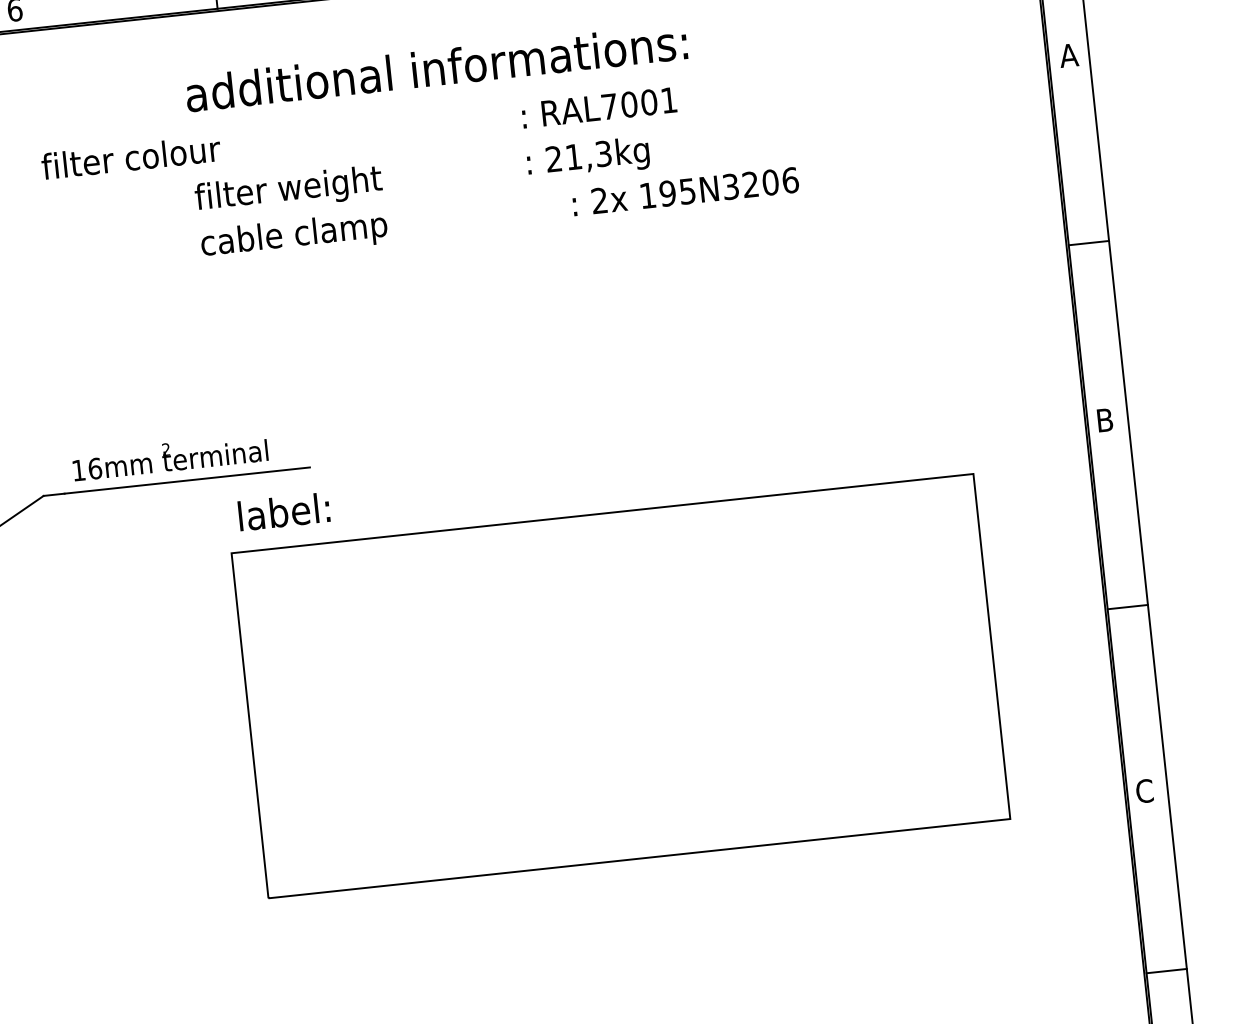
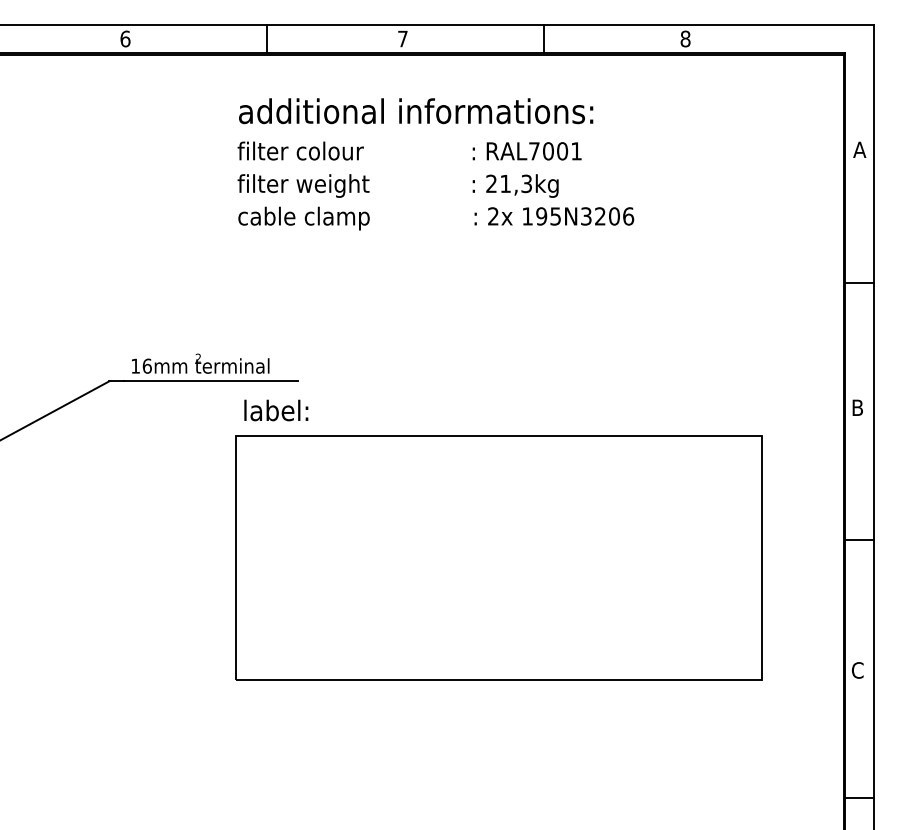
text: (130, 156) -> (300, 150), moved
text: (685, 191) -> (554, 216), moved

